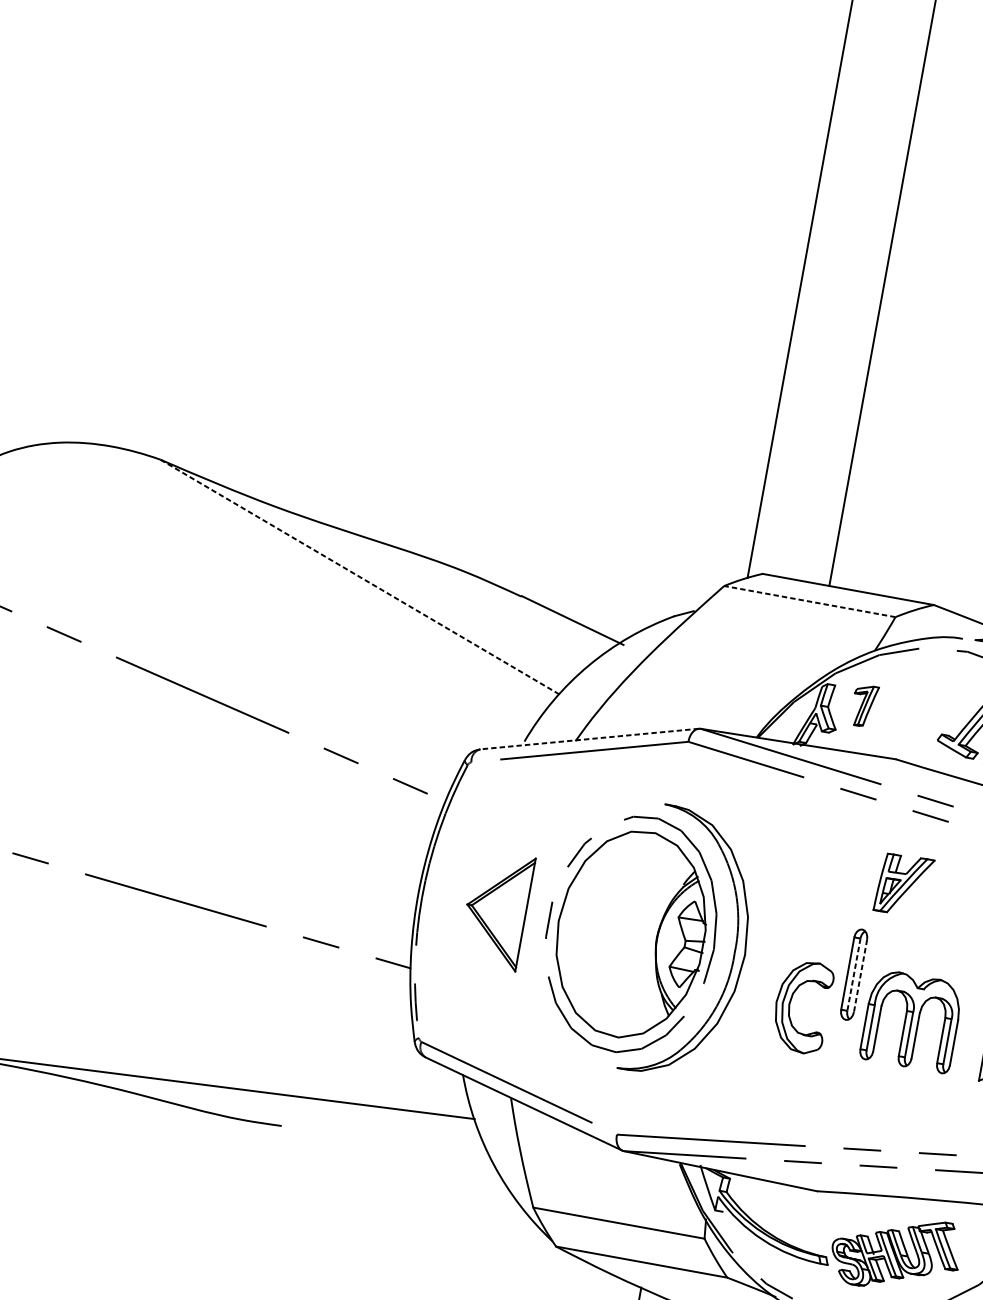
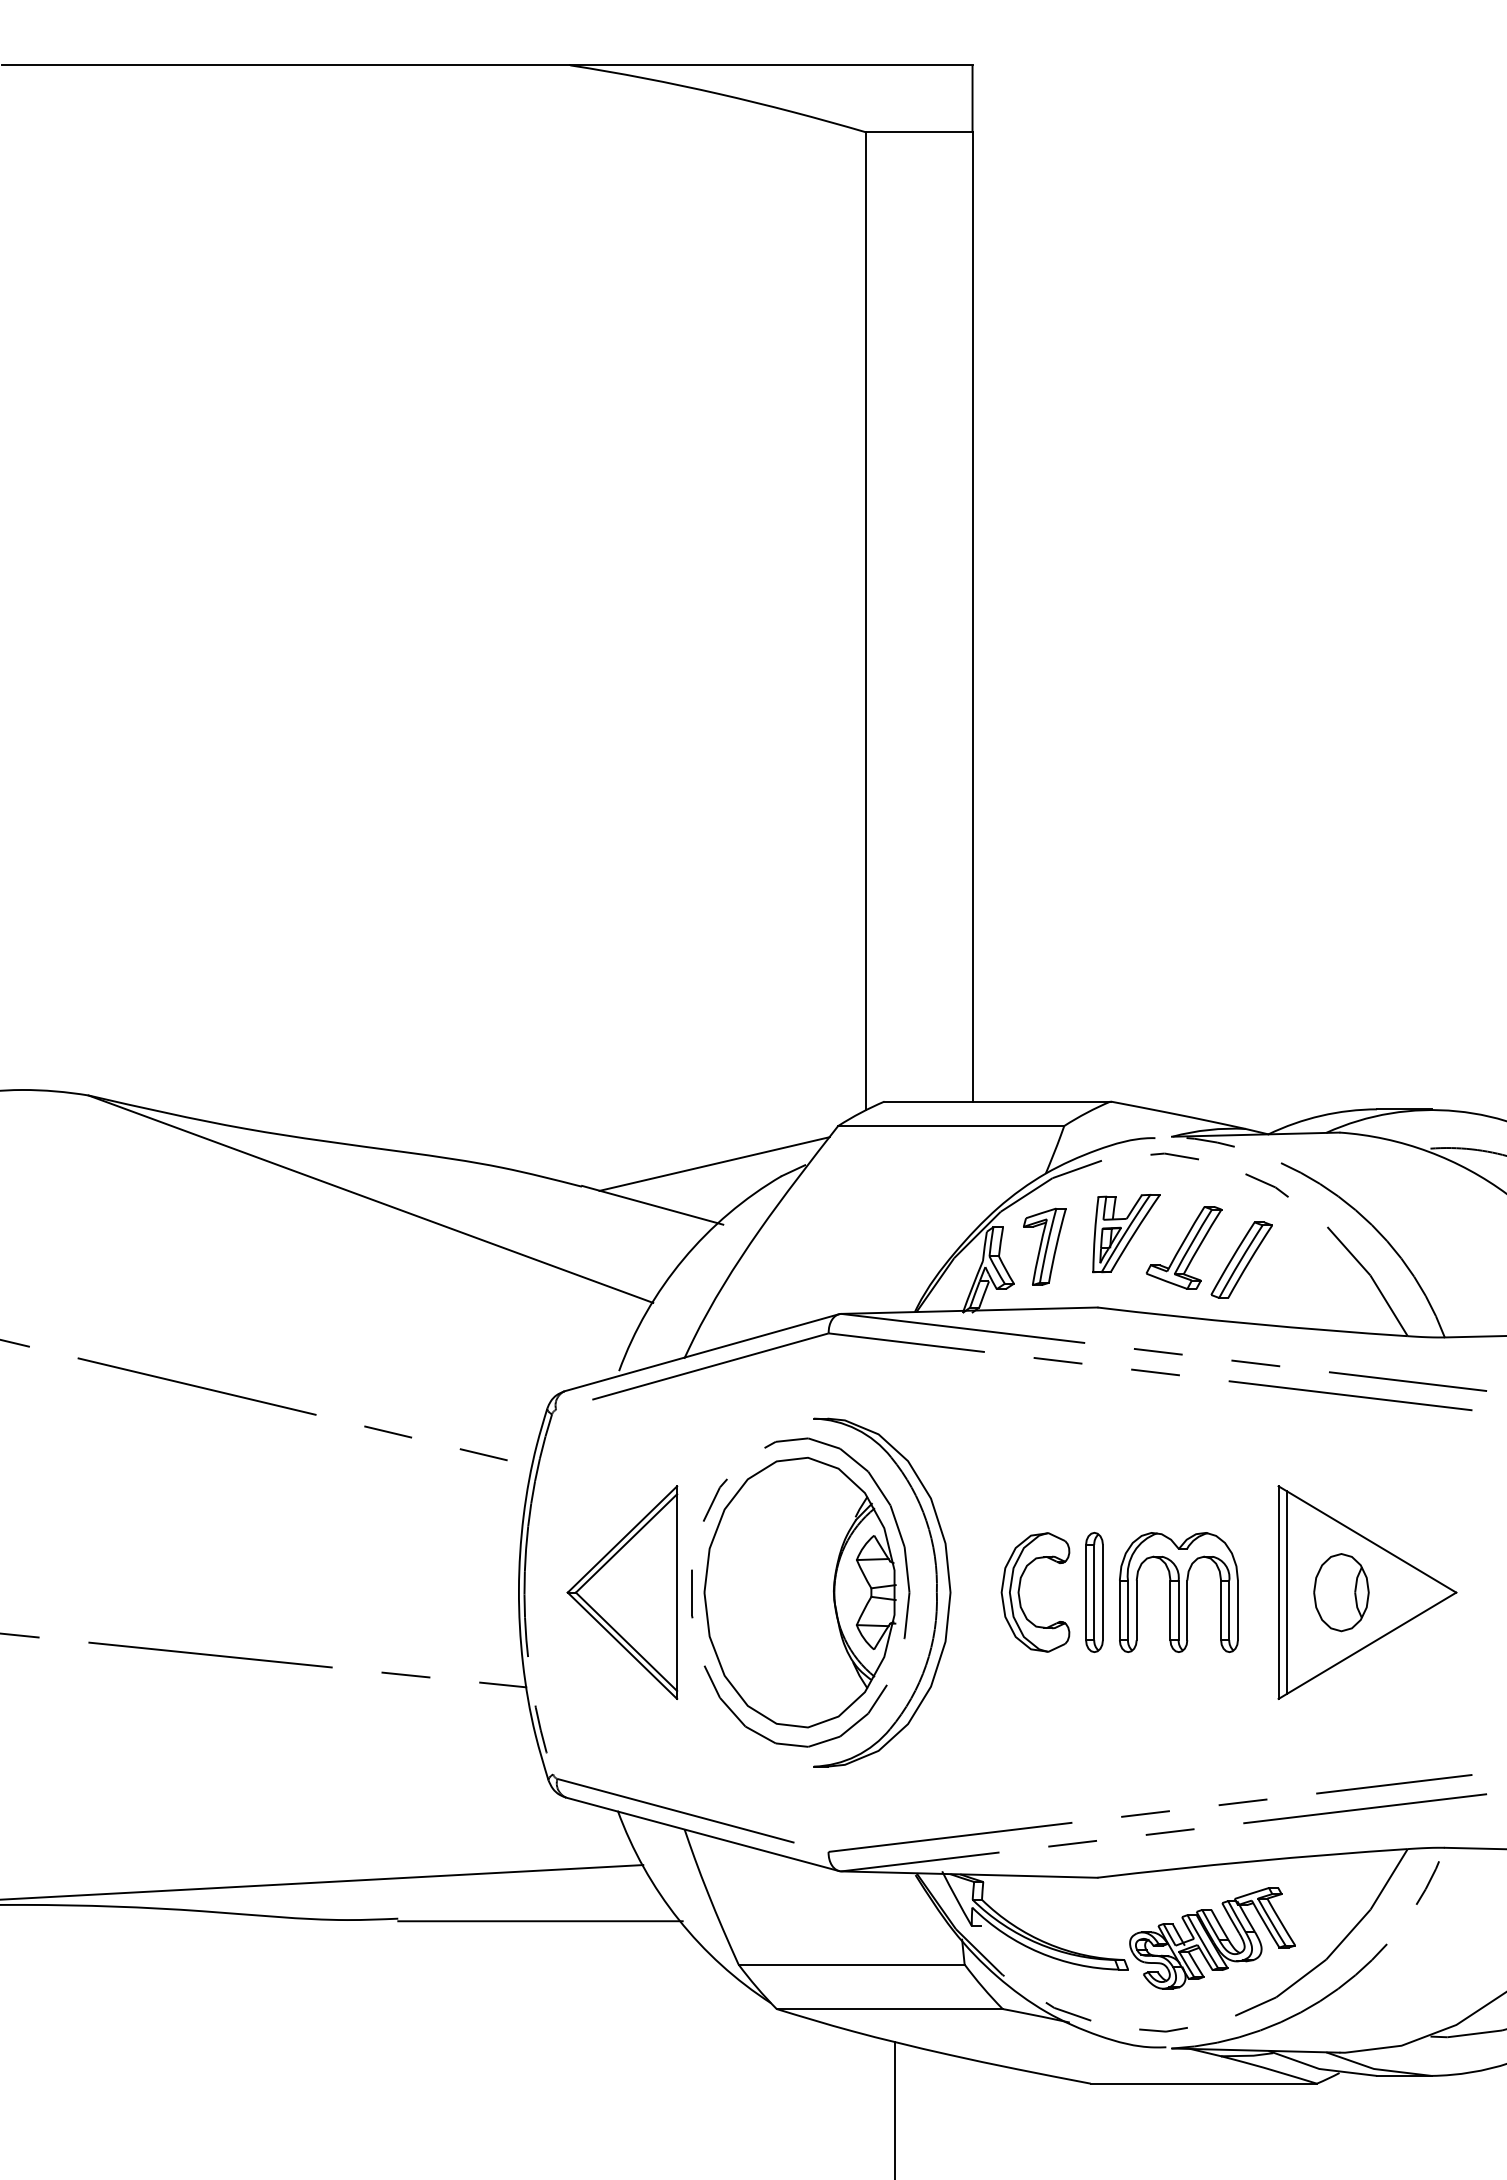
line: (359, 577) -> (370, 1199), dashed -> solid
line: (625, 597) -> (714, 1163), added
line: (809, 601) -> (950, 1125), dashed -> solid
part: (863, 705) -> (1044, 1246), size x1.43
line: (589, 738) -> (701, 1352), dashed -> solid
part: (904, 885) -> (1126, 1233), moved
part: (496, 909) -> (622, 1592), size x1.43
line: (854, 974) -> (1094, 1592), dashed -> solid
line: (860, 975) -> (1102, 1592), dashed -> solid
part: (791, 1001) -> (1020, 1588), moved
part: (911, 1021) -> (1178, 1592), moved
line: (389, 1147) -> (540, 1921), added

